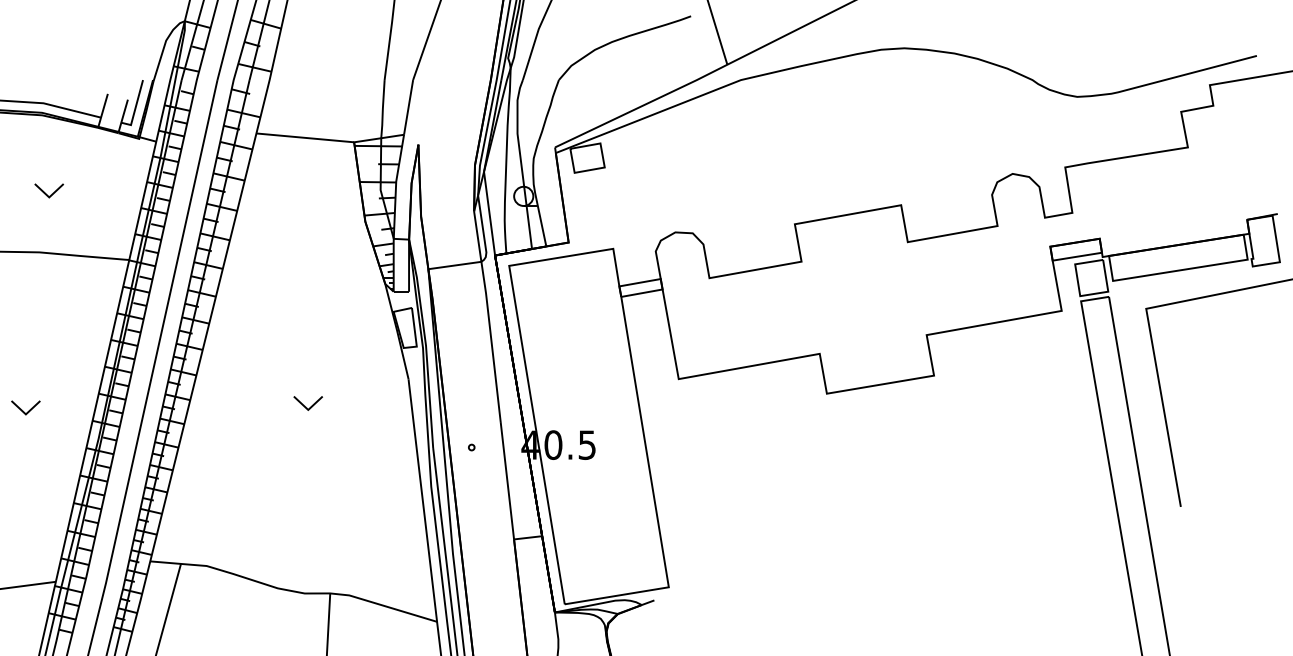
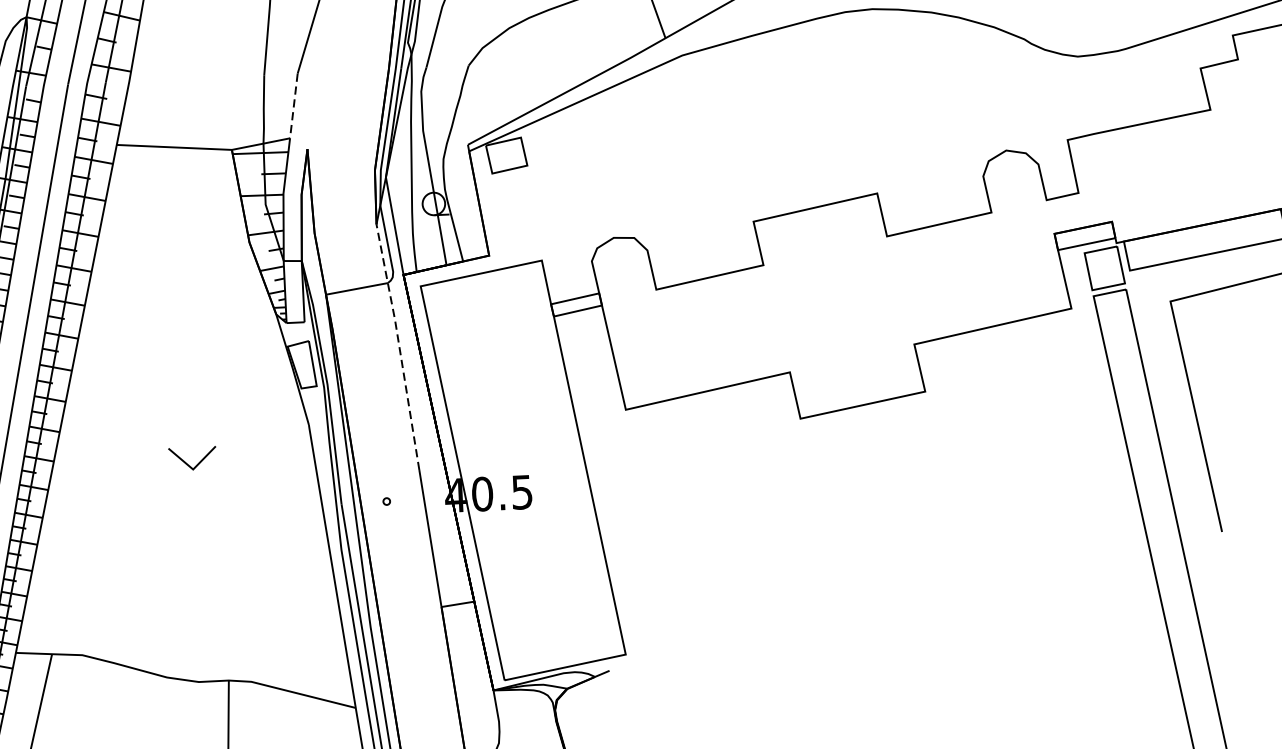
line: (408, 107) -> (293, 106), solid -> dashed
line: (488, 315) -> (399, 345), solid -> dashed
part: (307, 403) -> (191, 458), size x1.4

